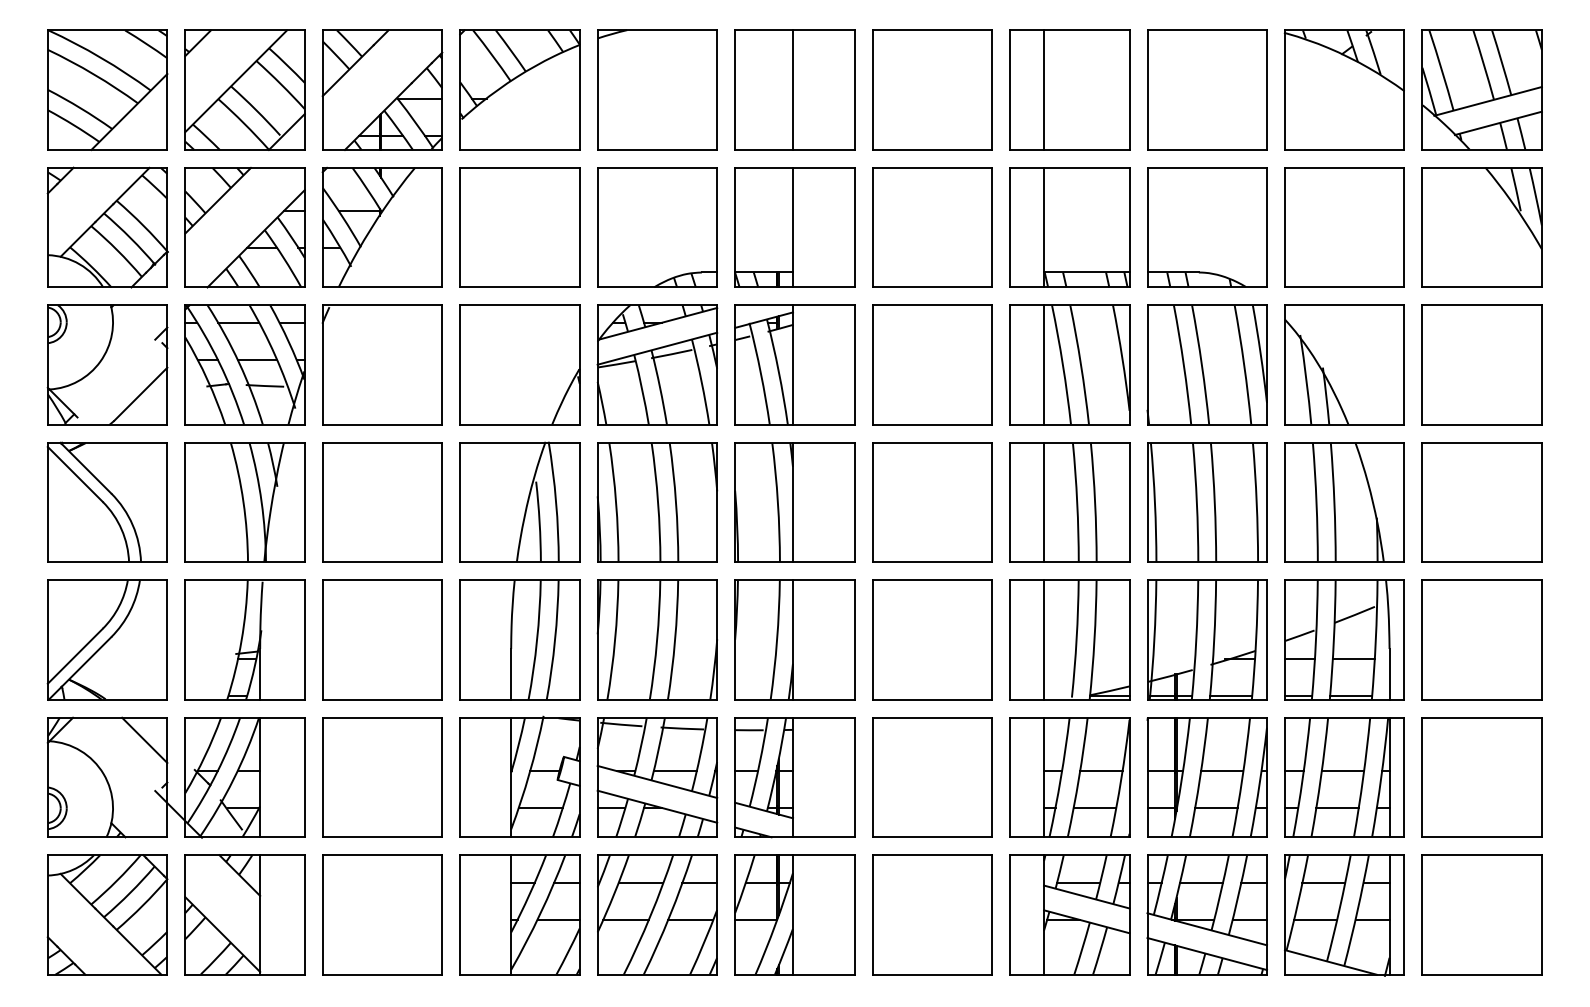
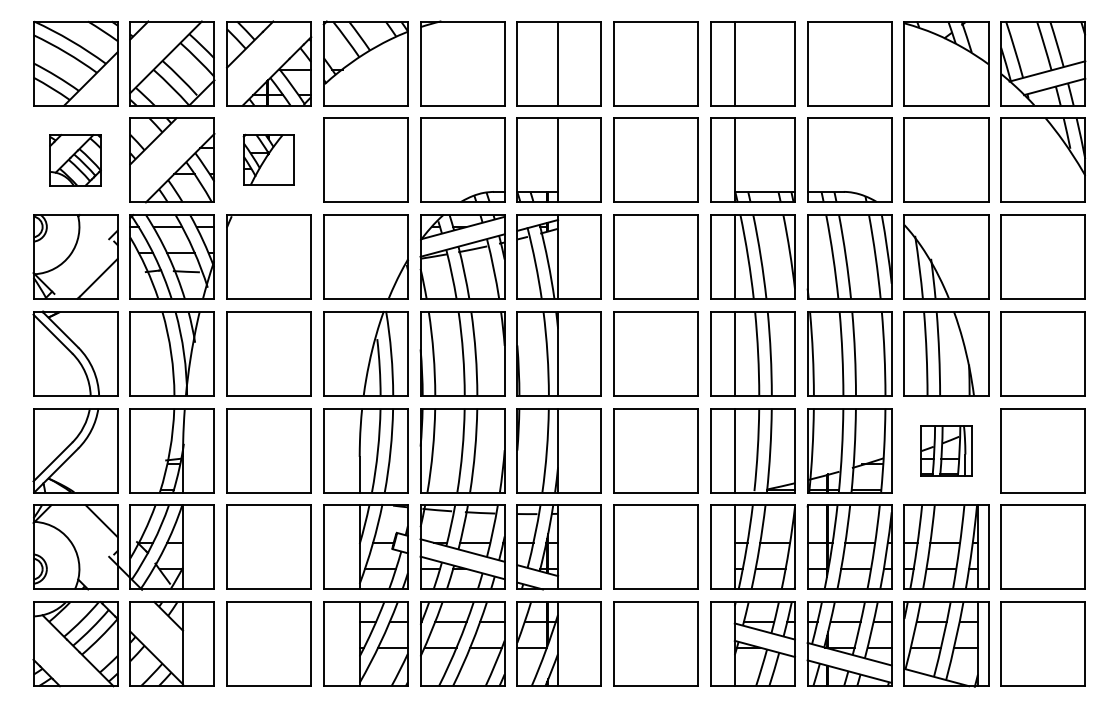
part: (381, 226) -> (268, 159), size x0.6
part: (107, 227) -> (75, 160), size x0.6
part: (1344, 639) -> (946, 450), size x0.6

